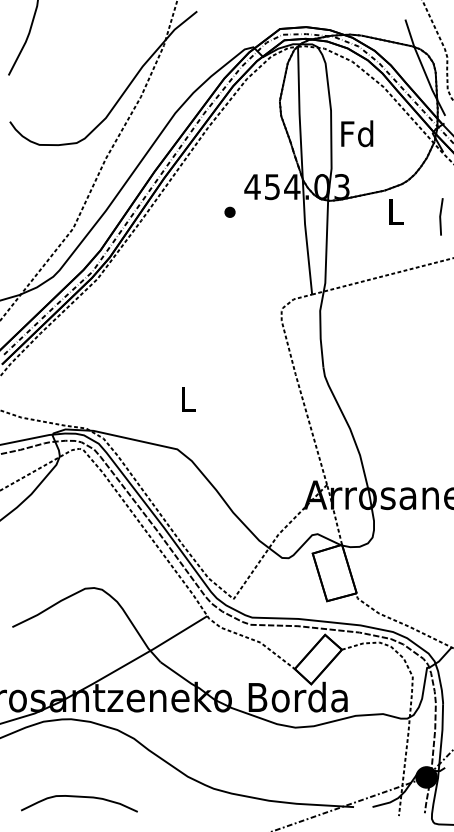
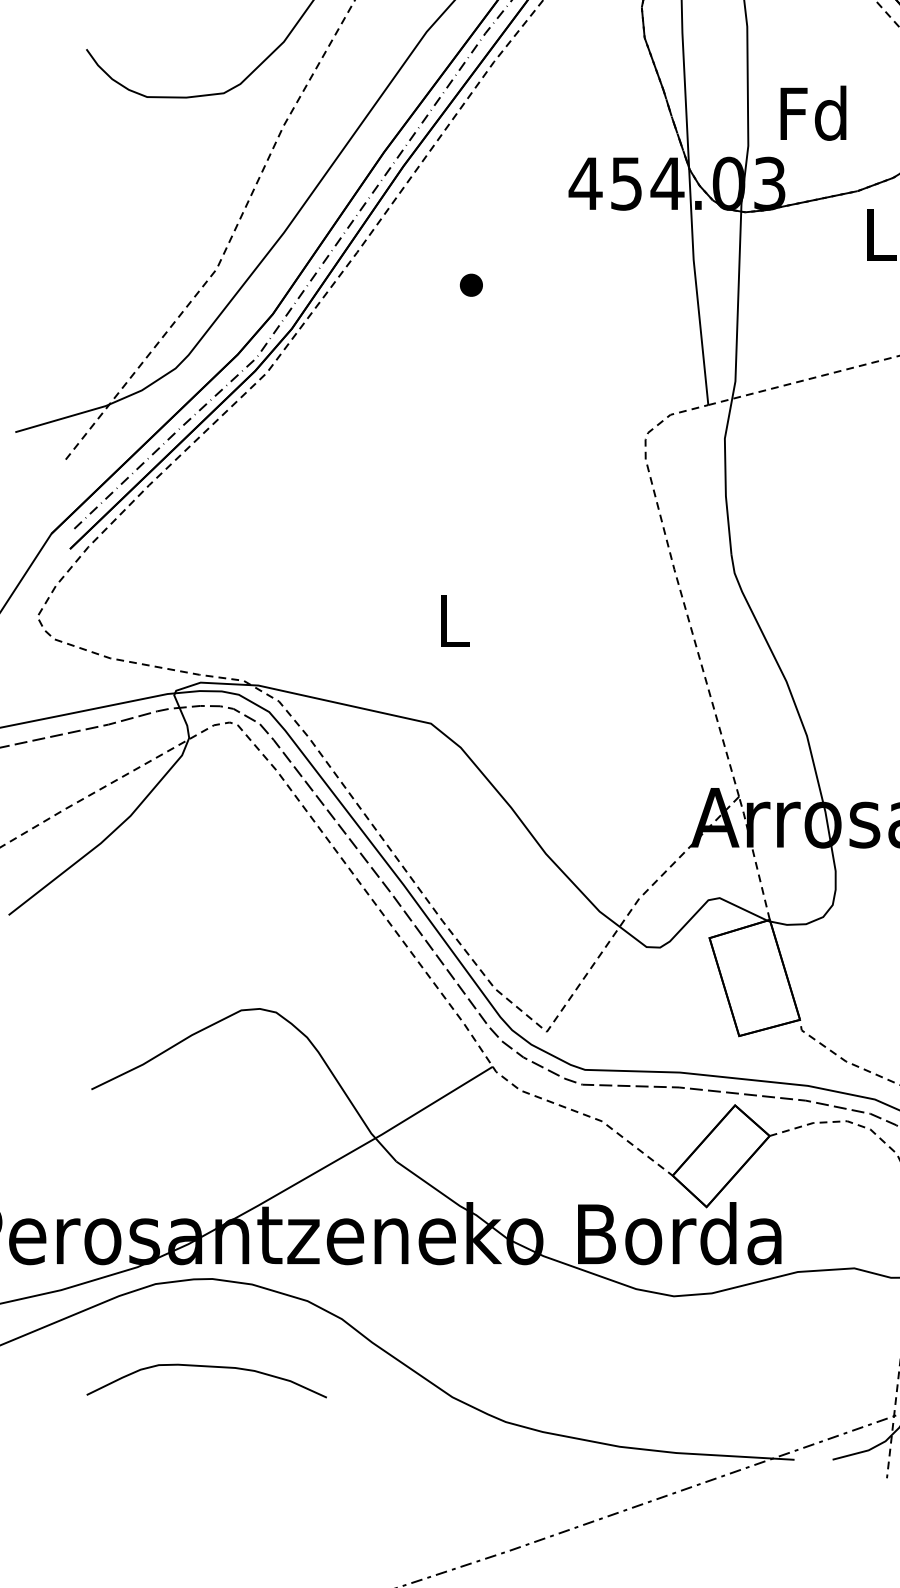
text: (357, 133) -> (814, 112), moved
part: (229, 211) -> (470, 283), moved
curve: (79, 797) -> (206, 1368), moved

